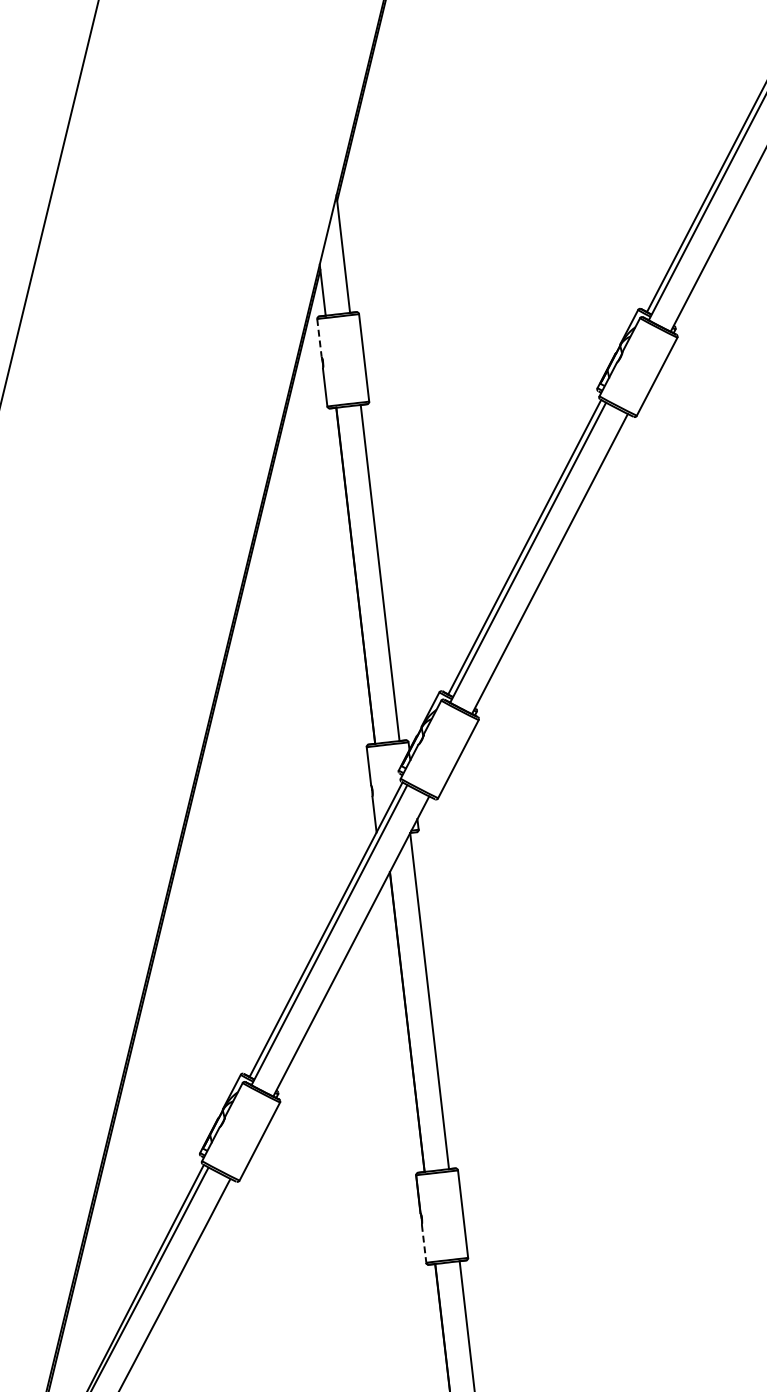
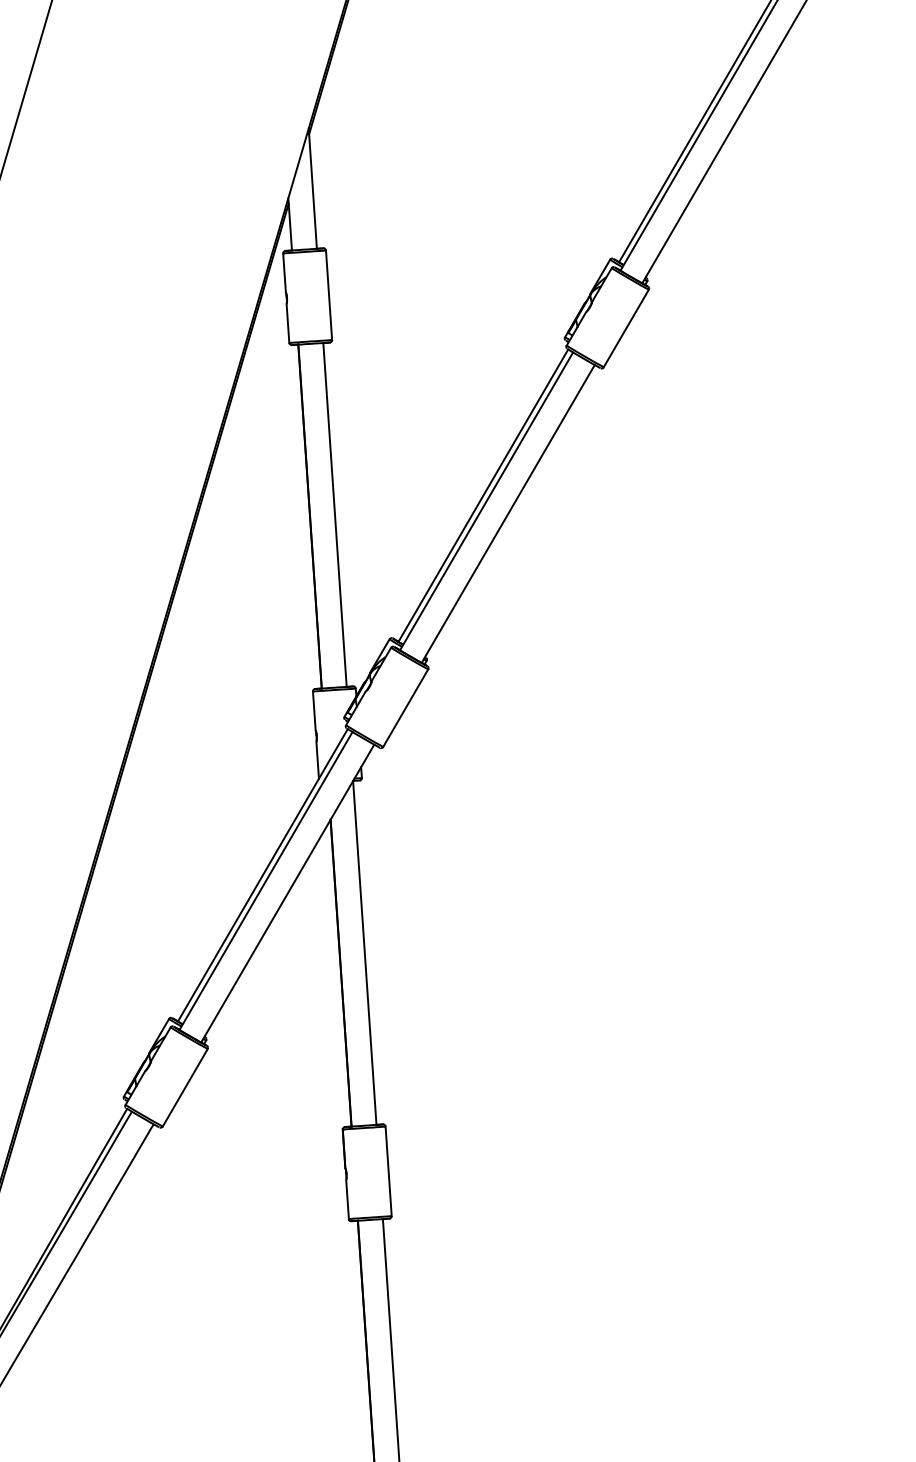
line: (319, 338) -> (284, 273), dashed -> solid
line: (424, 1244) -> (347, 1200), dashed -> solid

